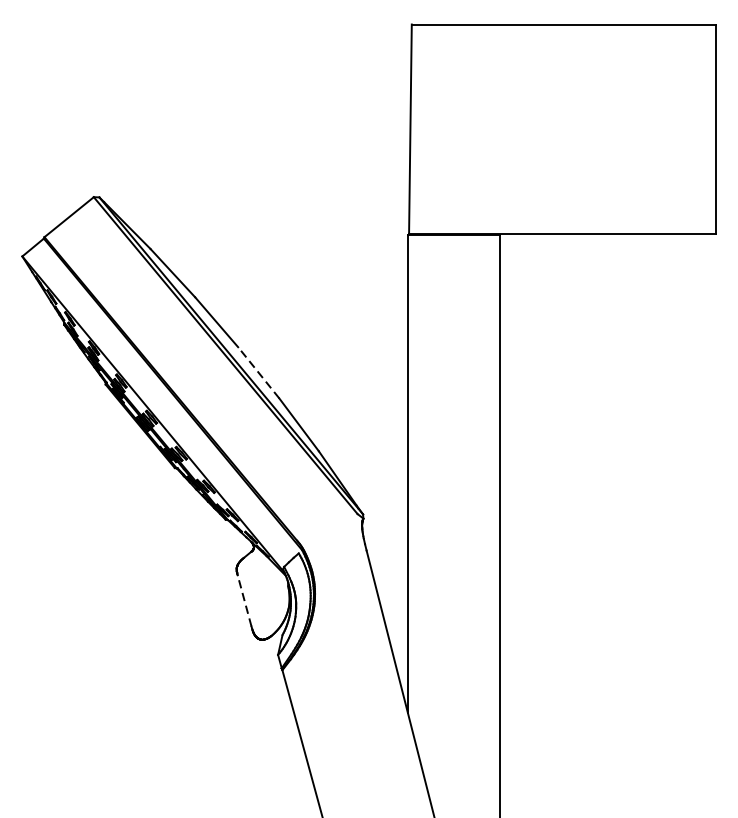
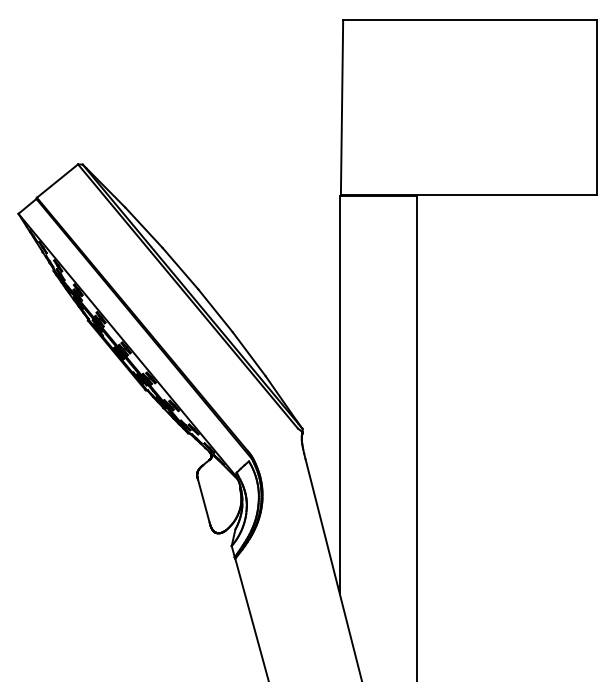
line: (258, 372) -> (215, 310), dashed -> solid
line: (244, 600) -> (203, 500), dashed -> solid

